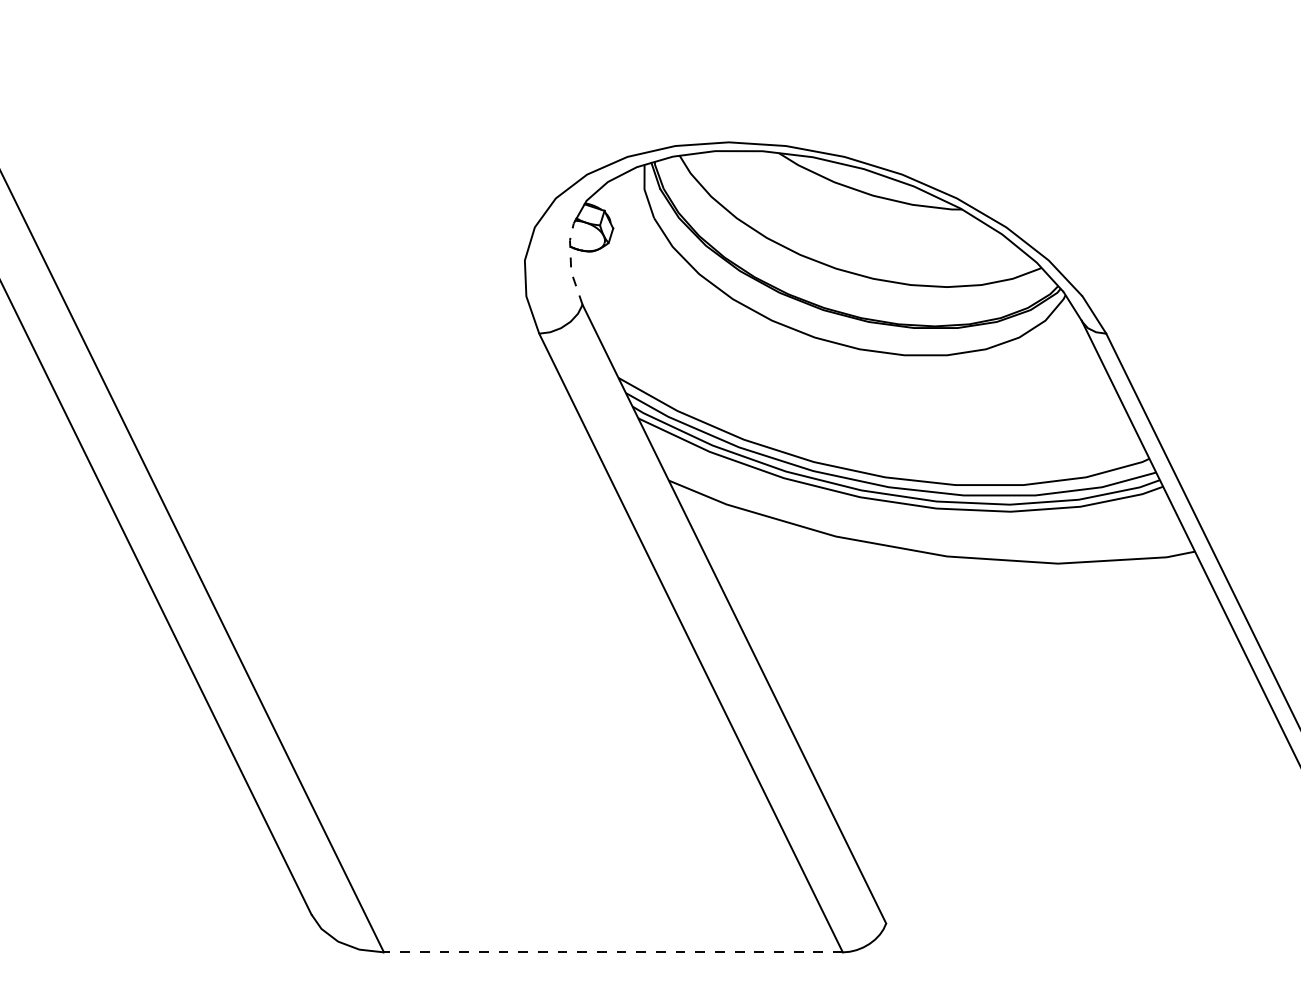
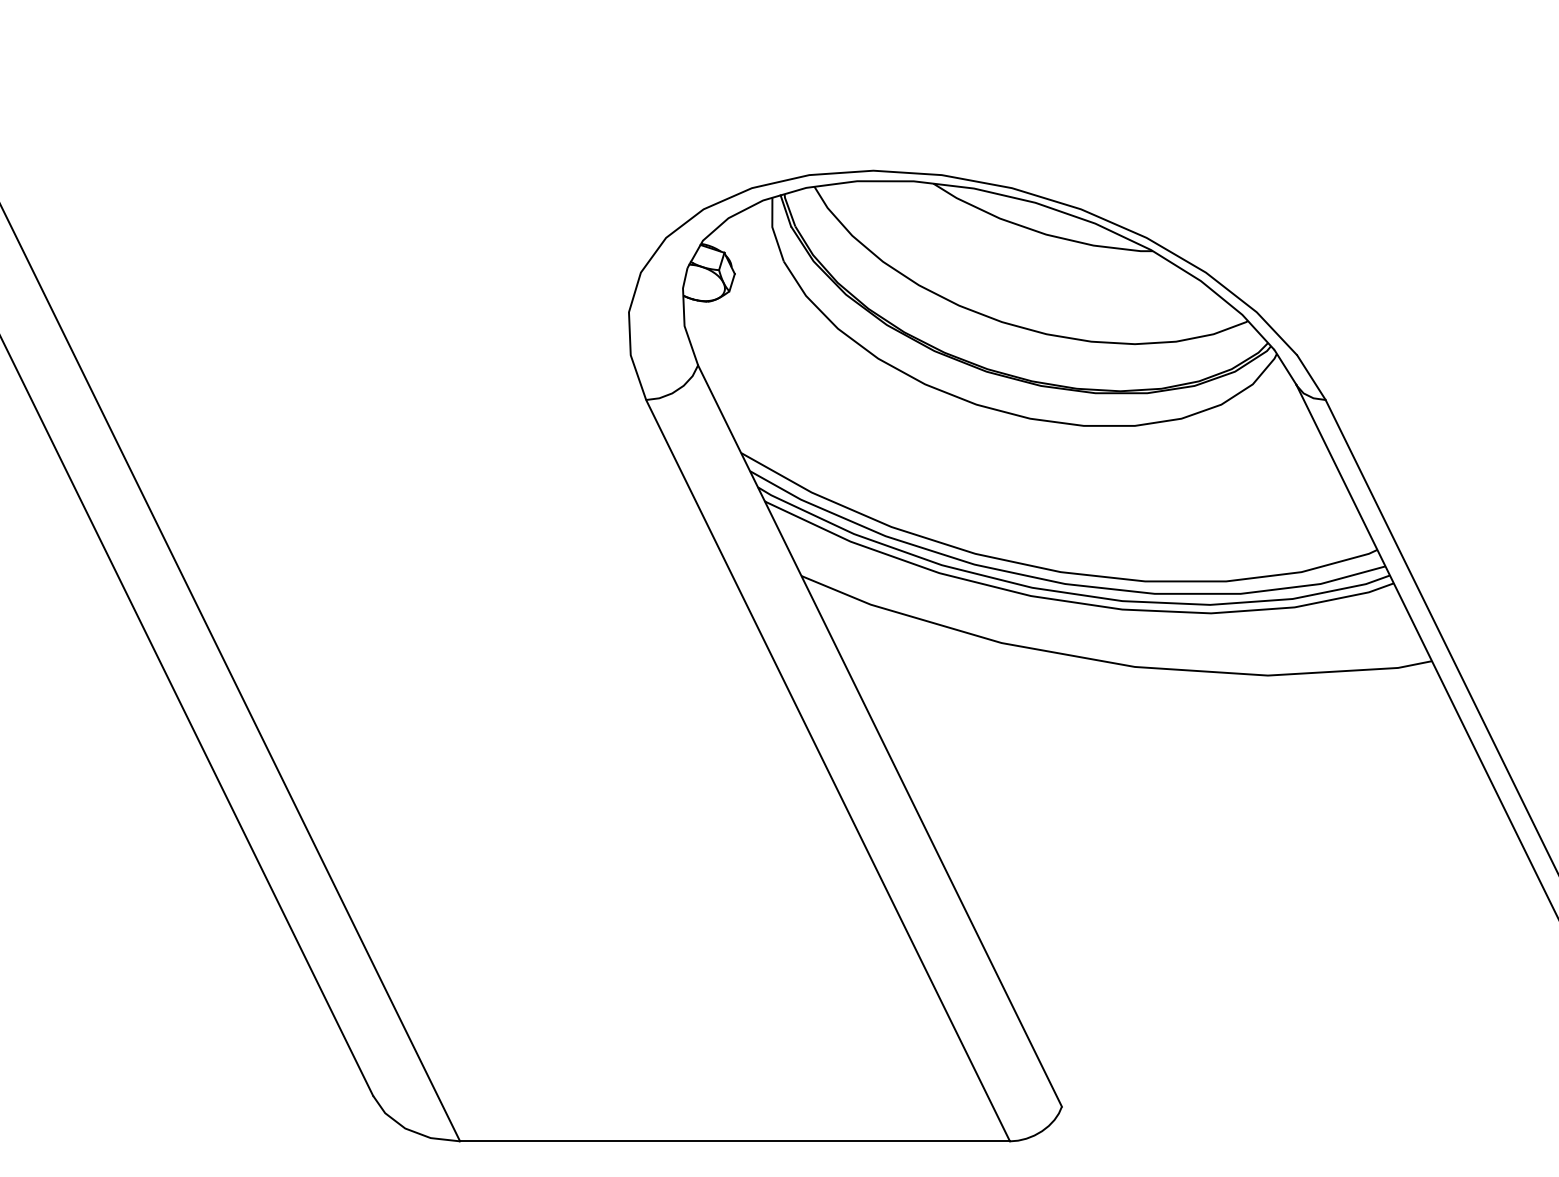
line: (570, 264) -> (683, 317), dashed -> solid
line: (612, 952) -> (733, 1141), dashed -> solid

